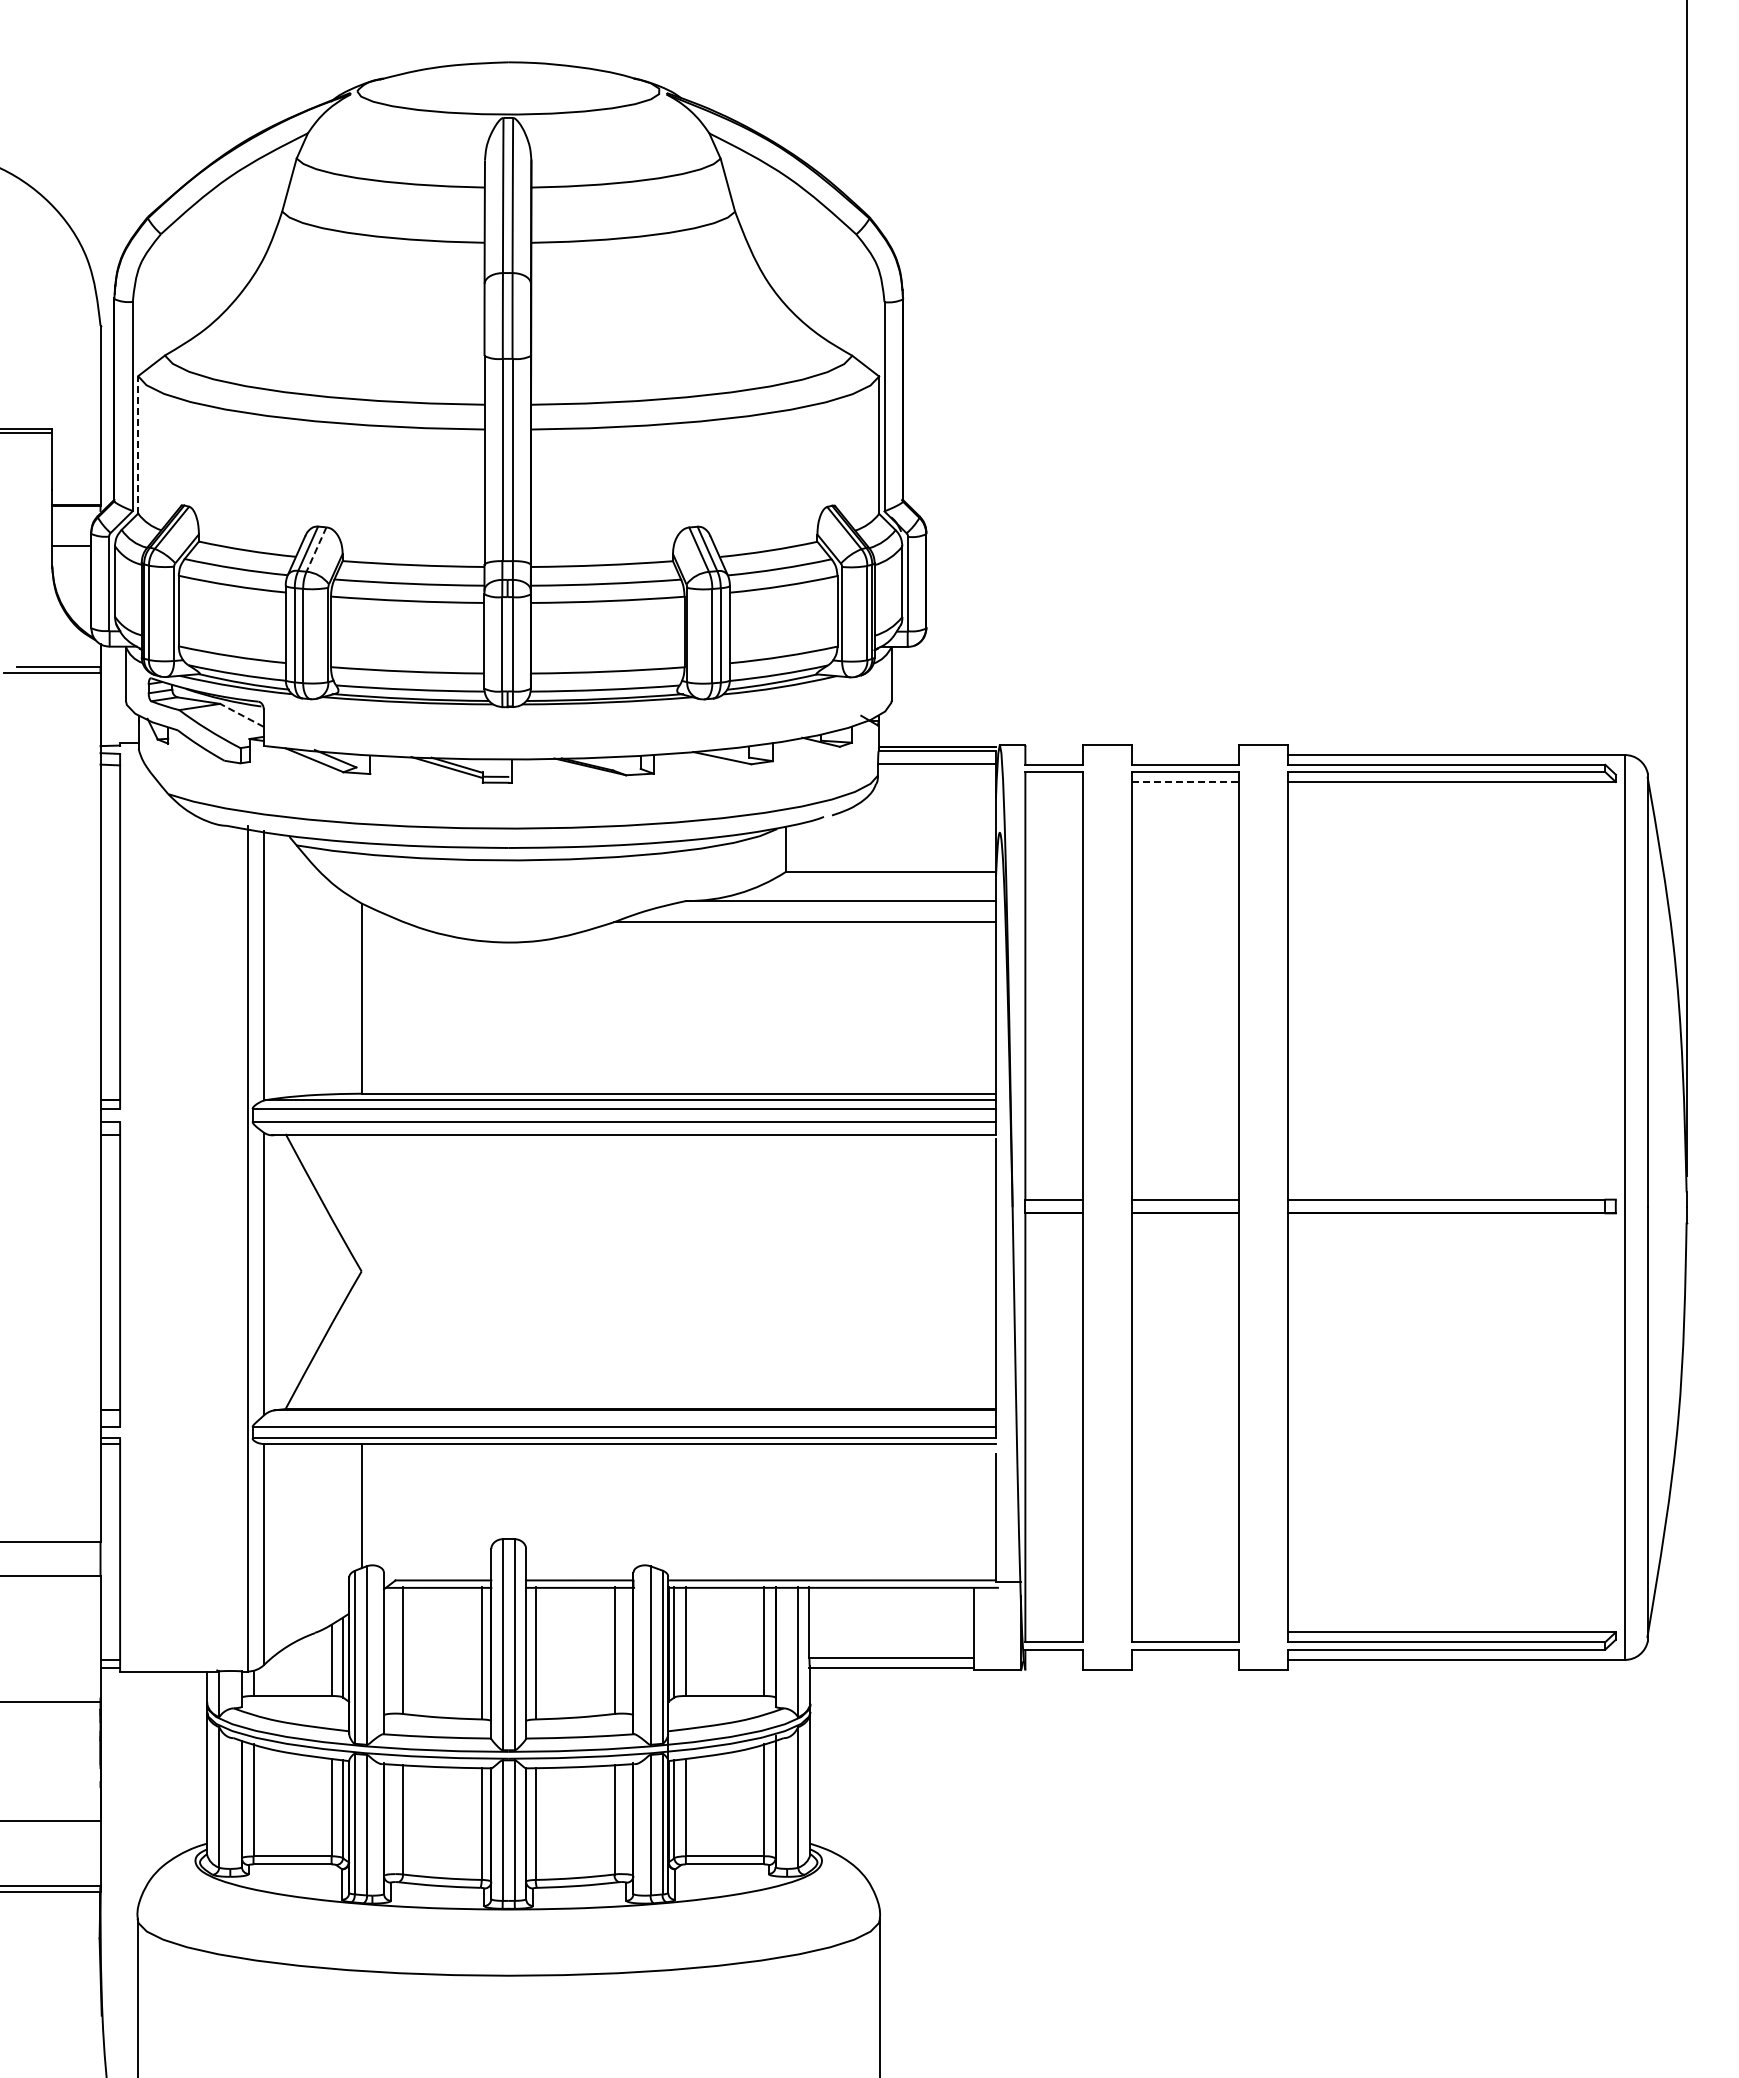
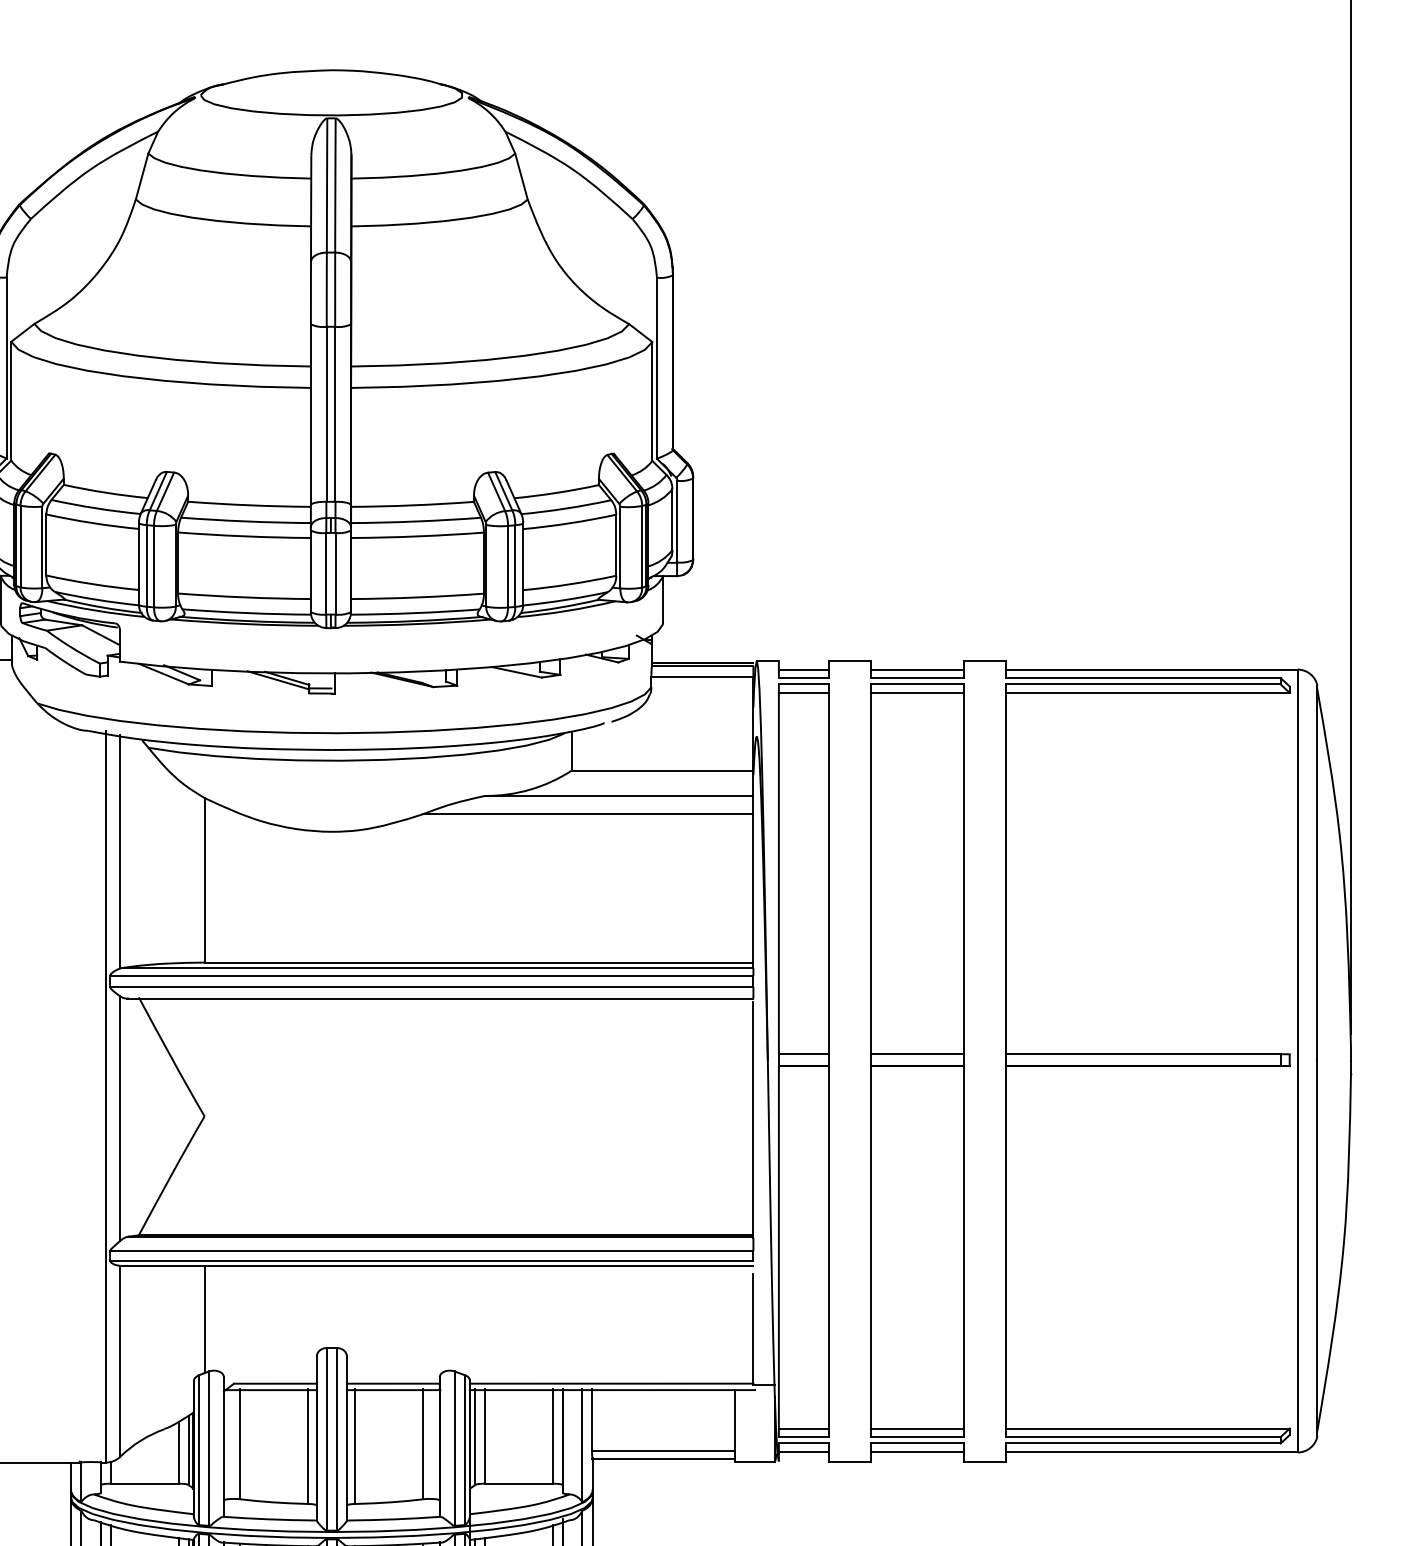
line: (138, 444) -> (11, 400), dashed -> solid
line: (316, 550) -> (165, 492), dashed -> solid
line: (241, 715) -> (100, 635), dashed -> solid
line: (1054, 755) -> (804, 669), added
line: (1185, 755) -> (917, 669), added
line: (1054, 782) -> (804, 693), added
line: (1185, 782) -> (917, 693), dashed -> solid
line: (1054, 1632) -> (804, 1428), added
line: (1185, 1632) -> (917, 1428), added
line: (1054, 1659) -> (804, 1452), added
line: (1185, 1659) -> (917, 1452), added

